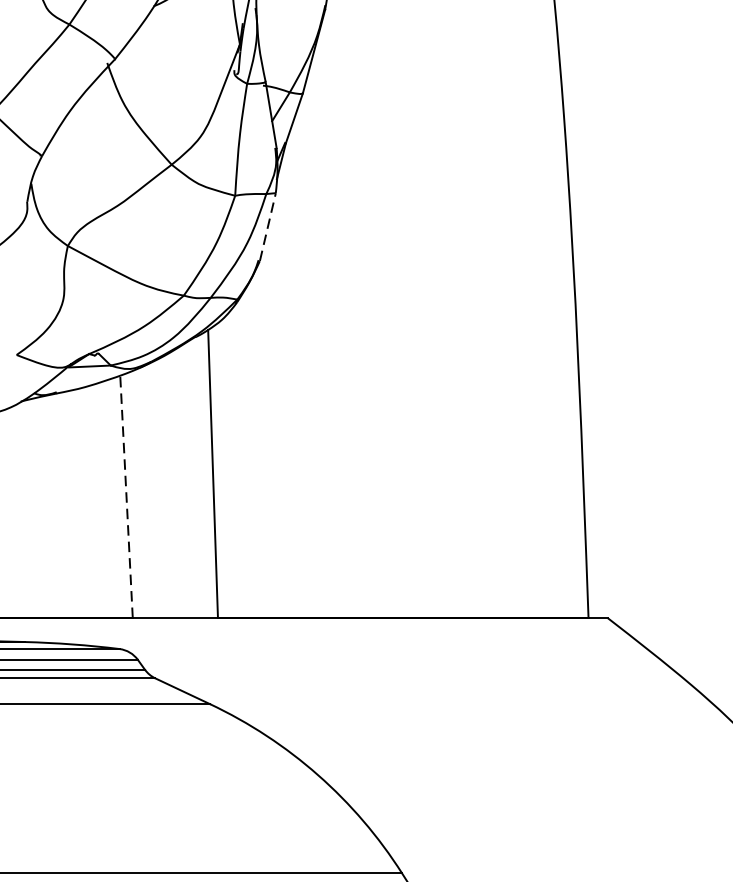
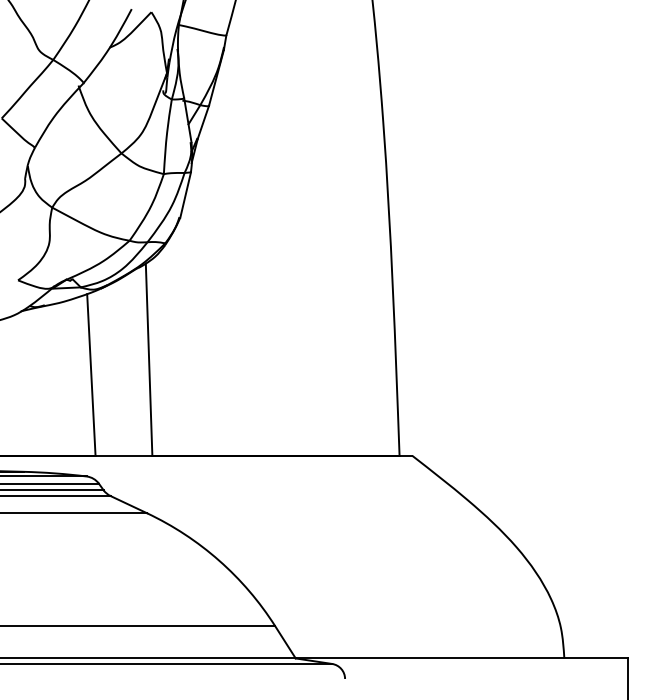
line: (267, 226) -> (185, 194), dashed -> solid
line: (126, 496) -> (91, 374), dashed -> solid

